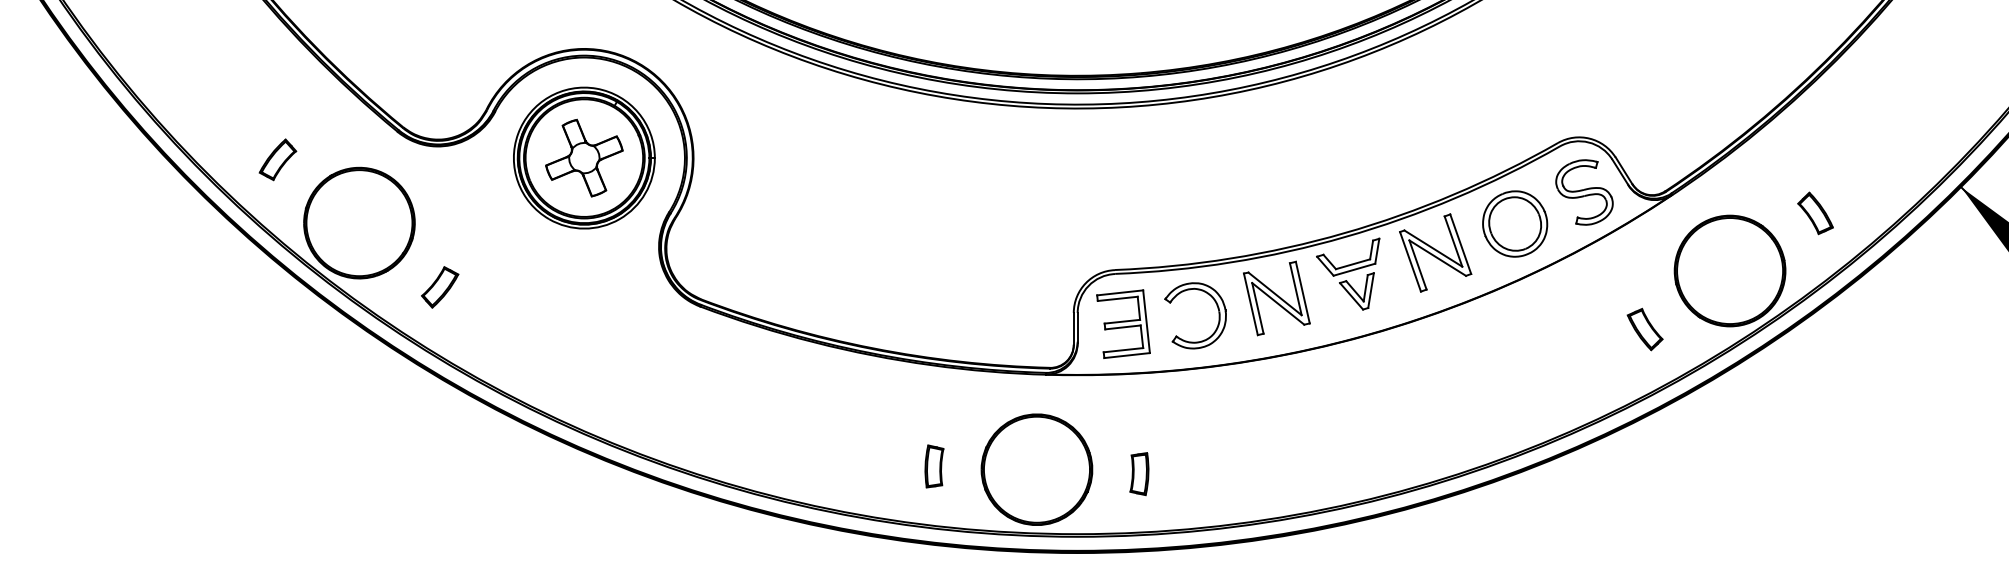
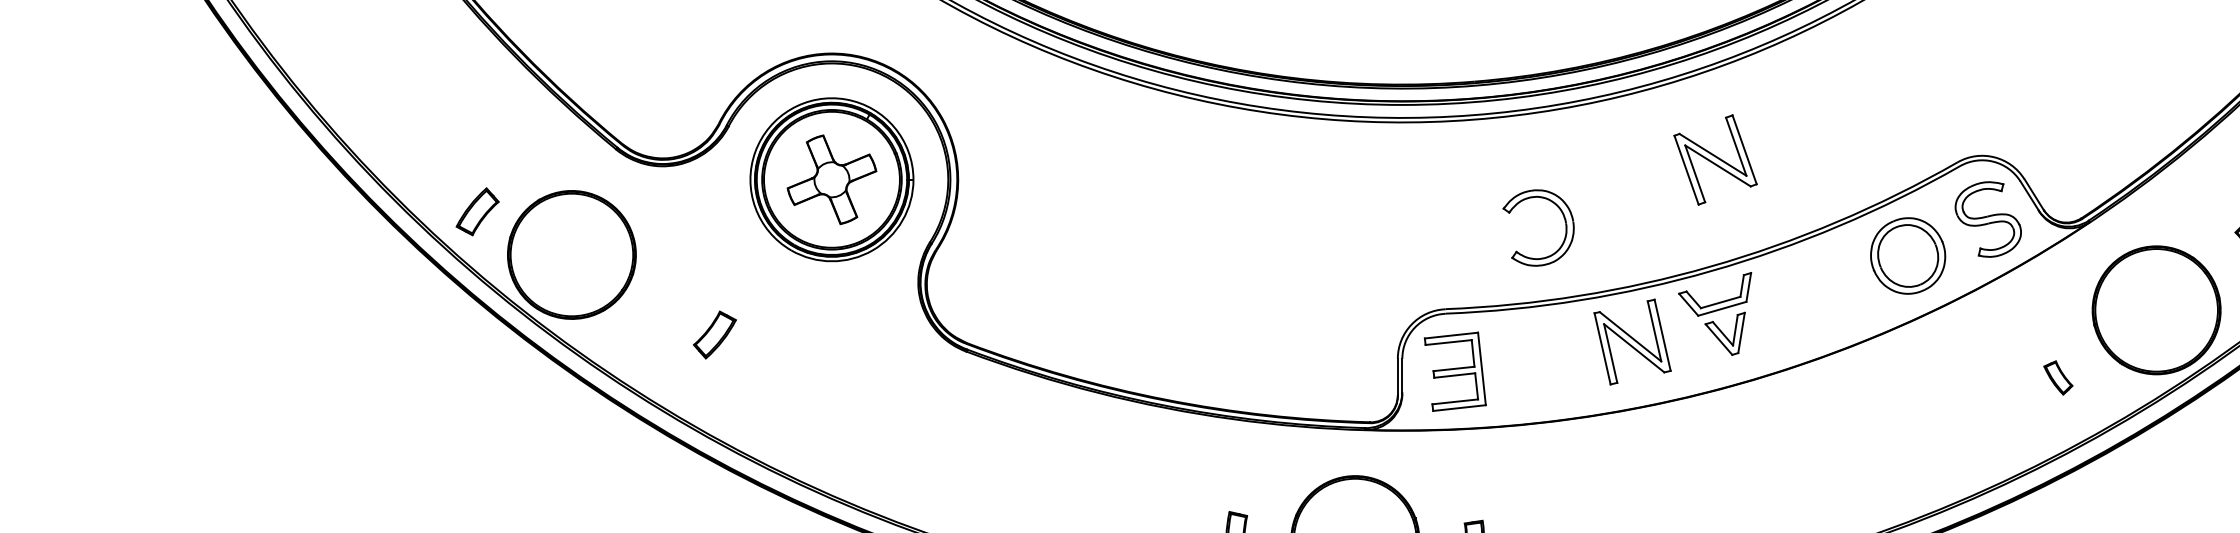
part: (277, 159) -> (477, 211), moved
part: (1435, 252) -> (1715, 159), moved
part: (440, 287) -> (715, 335), moved
part: (1218, 315) -> (1565, 227), moved
part: (1644, 329) -> (2057, 377), size x0.7

